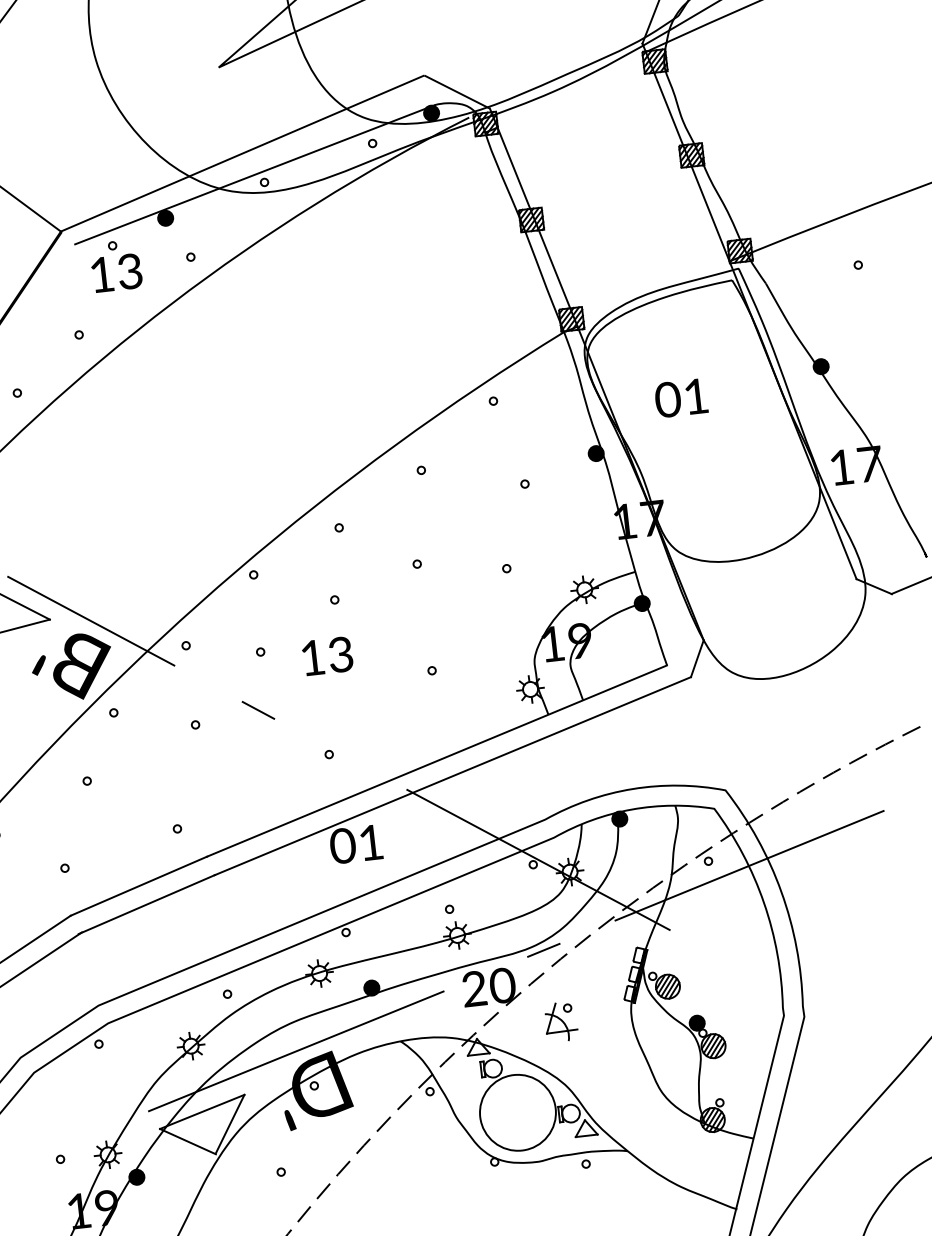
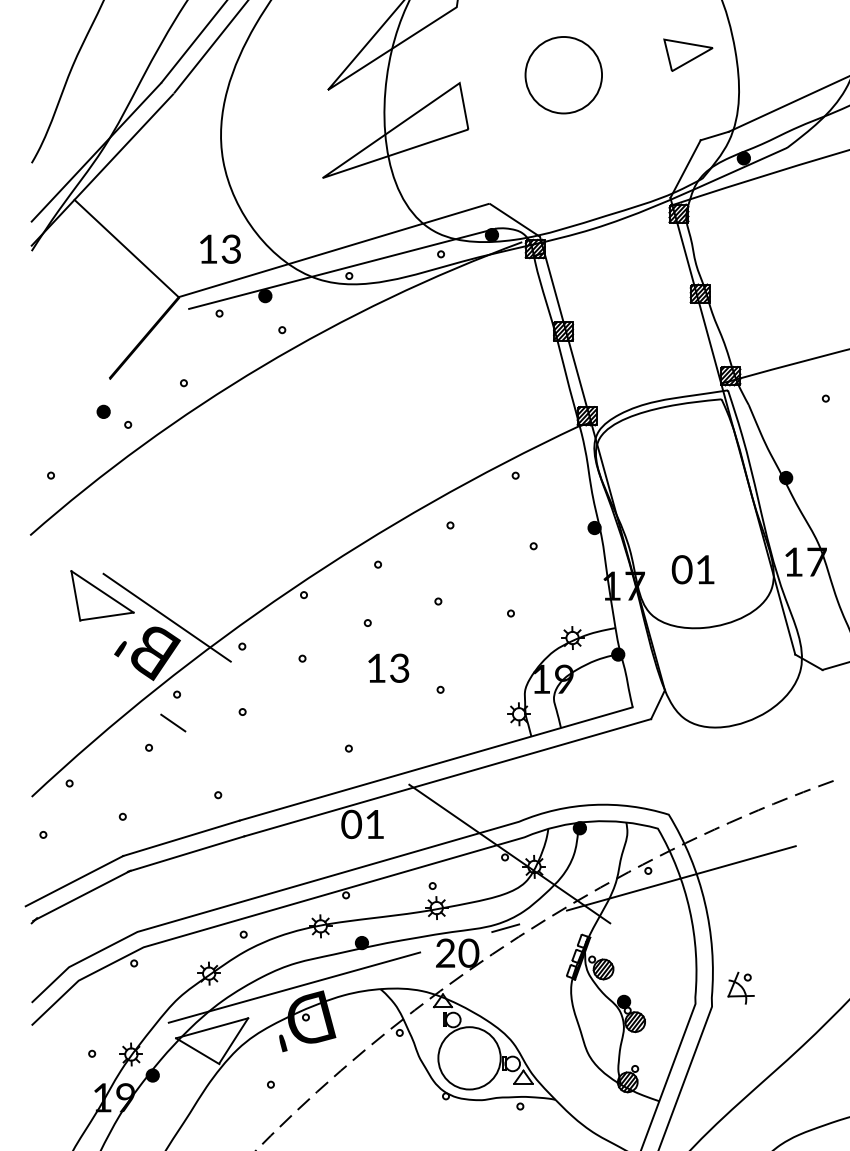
text: (116, 272) -> (220, 248), moved
text: (680, 398) -> (692, 569), moved
text: (327, 655) -> (388, 667), moved
line: (258, 709) -> (173, 722), moved
part: (560, 1021) -> (740, 987), moved

